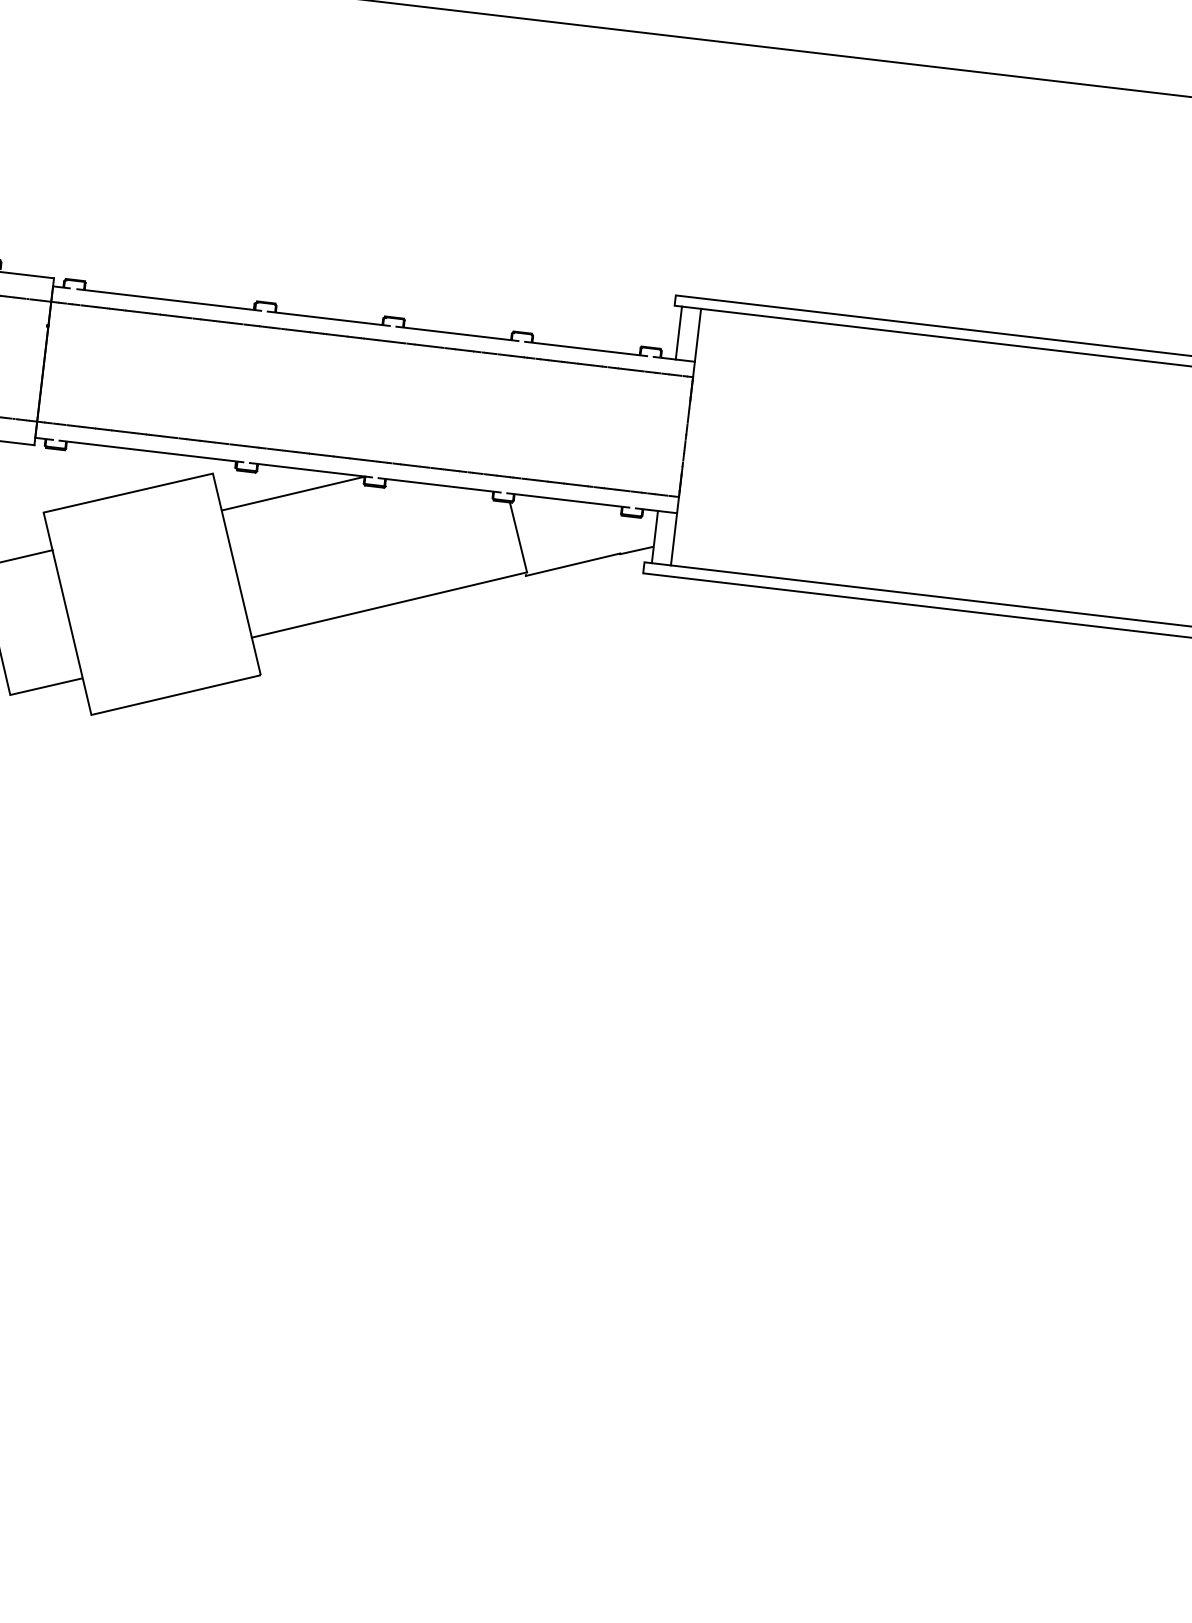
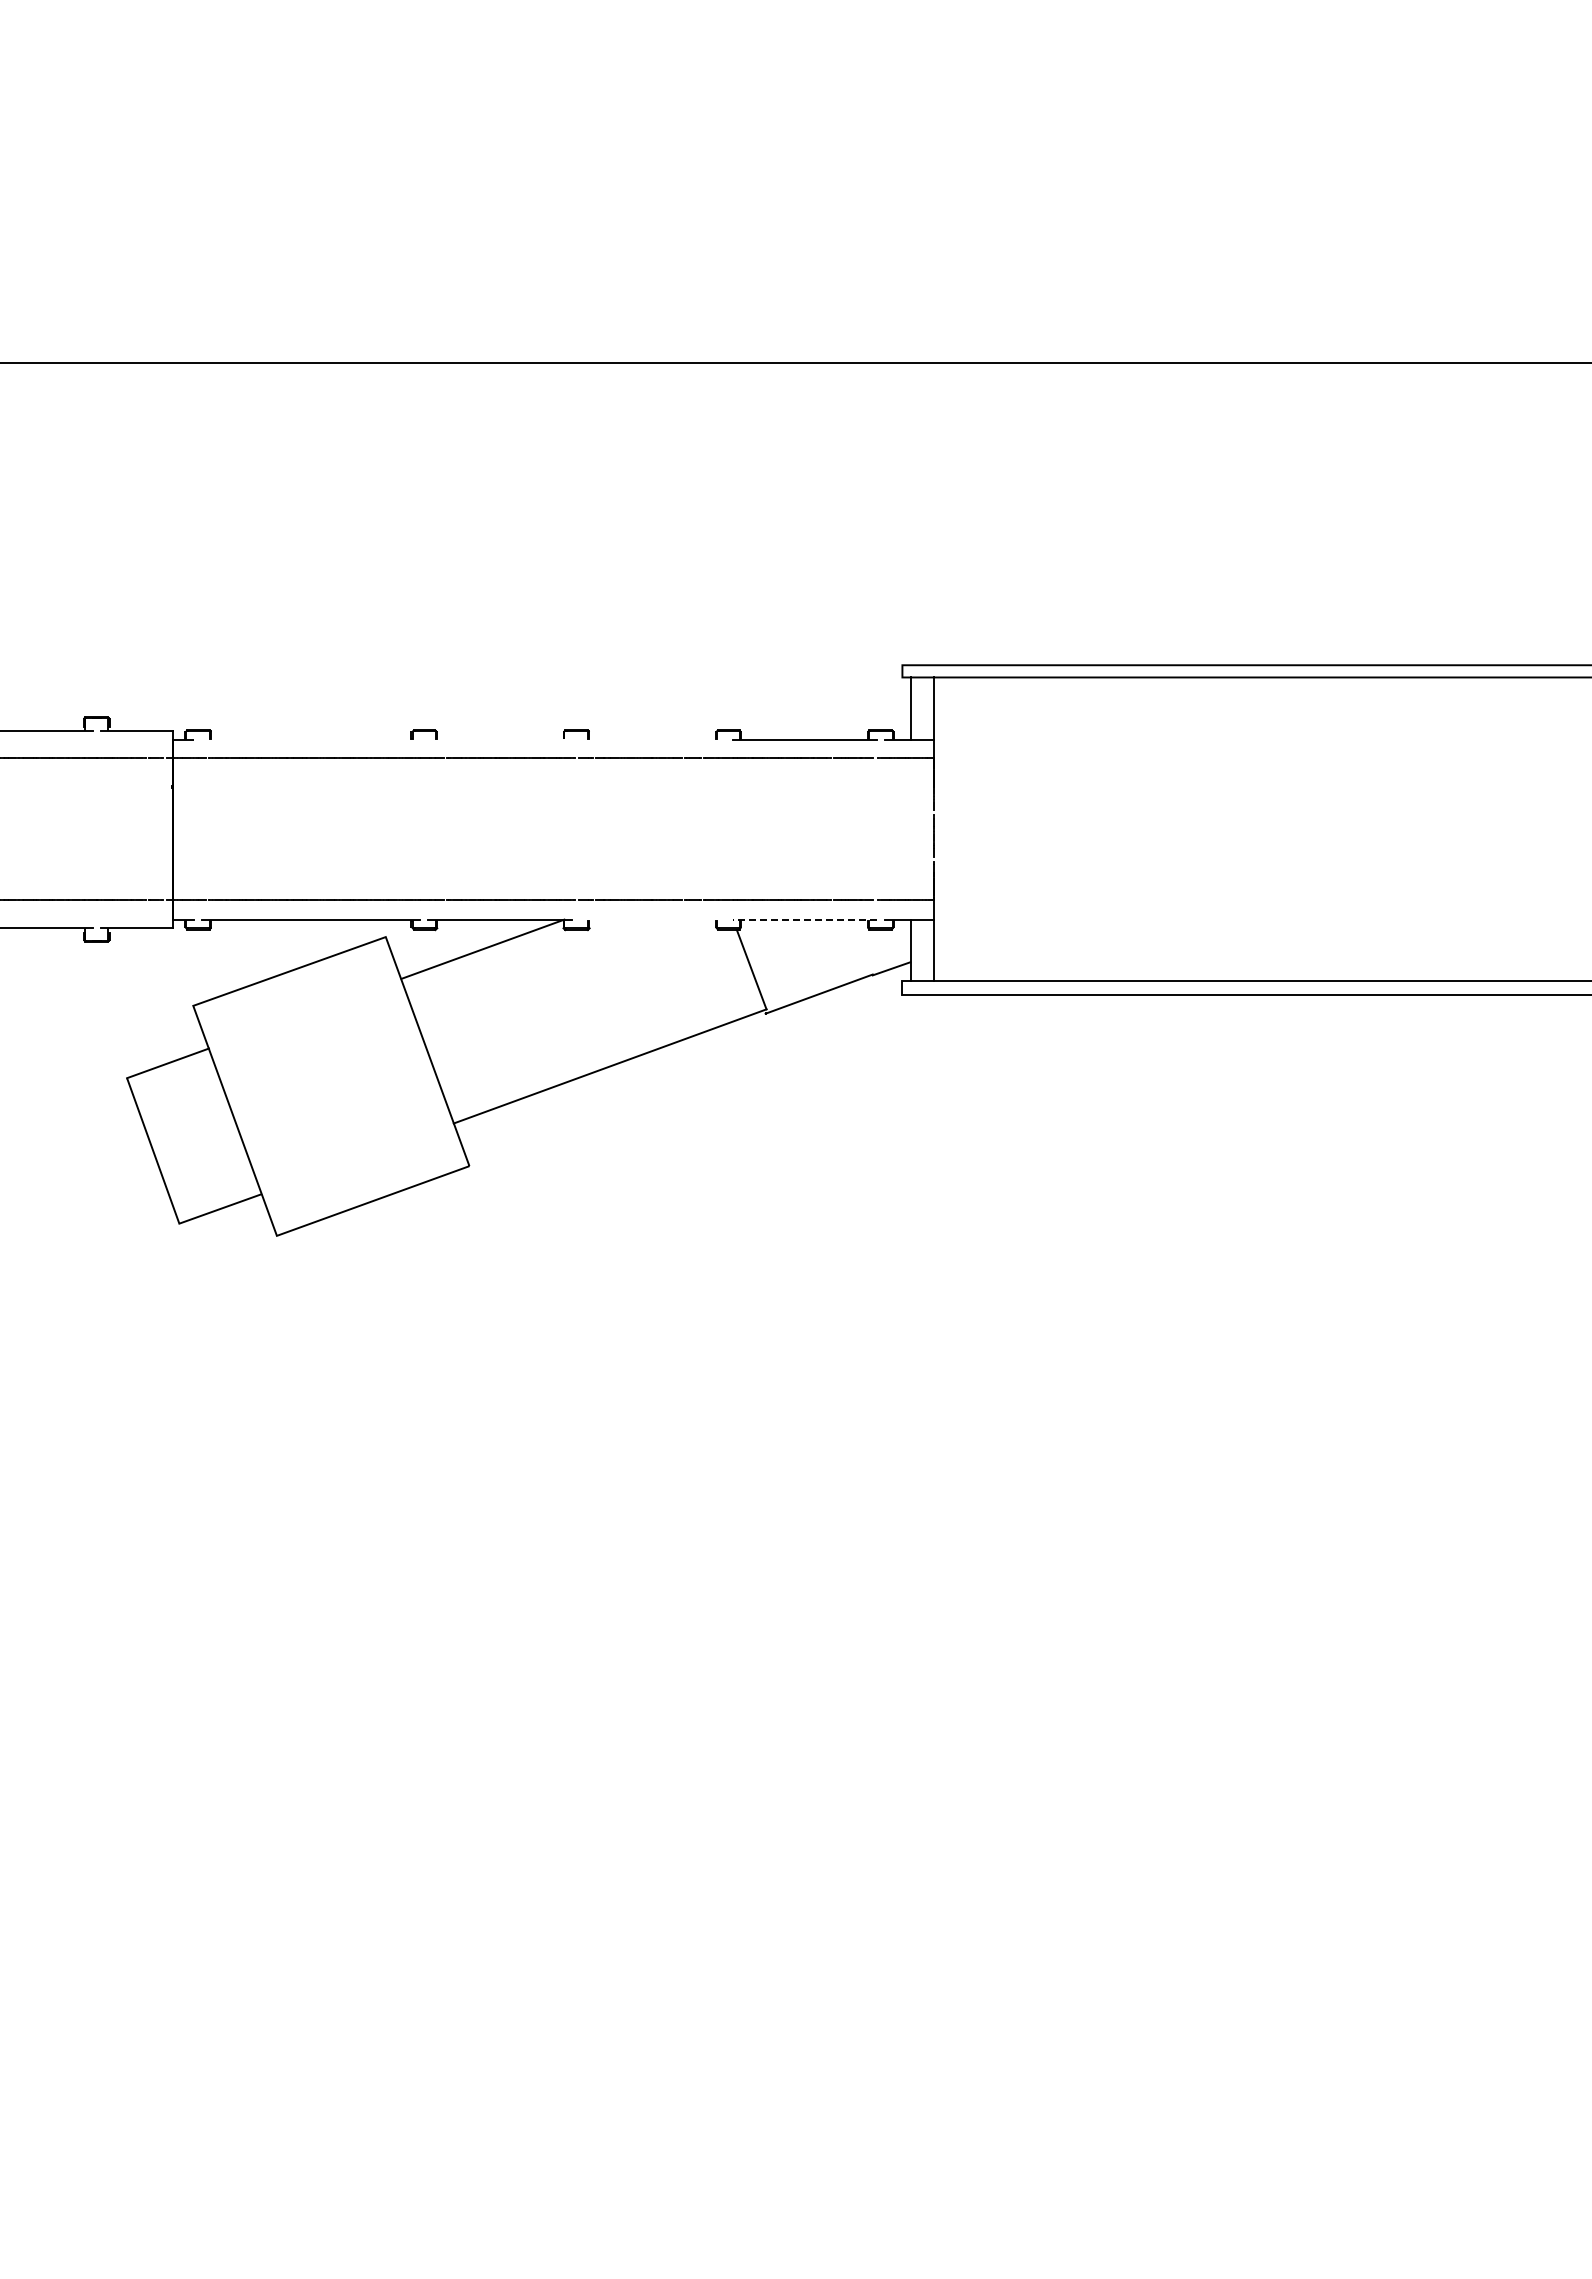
line: (168, 300) -> (310, 740), removed
line: (328, 319) -> (499, 740), removed
line: (457, 334) -> (652, 740), removed
line: (439, 485) -> (652, 919), removed
line: (568, 500) -> (804, 919), solid -> dashed

